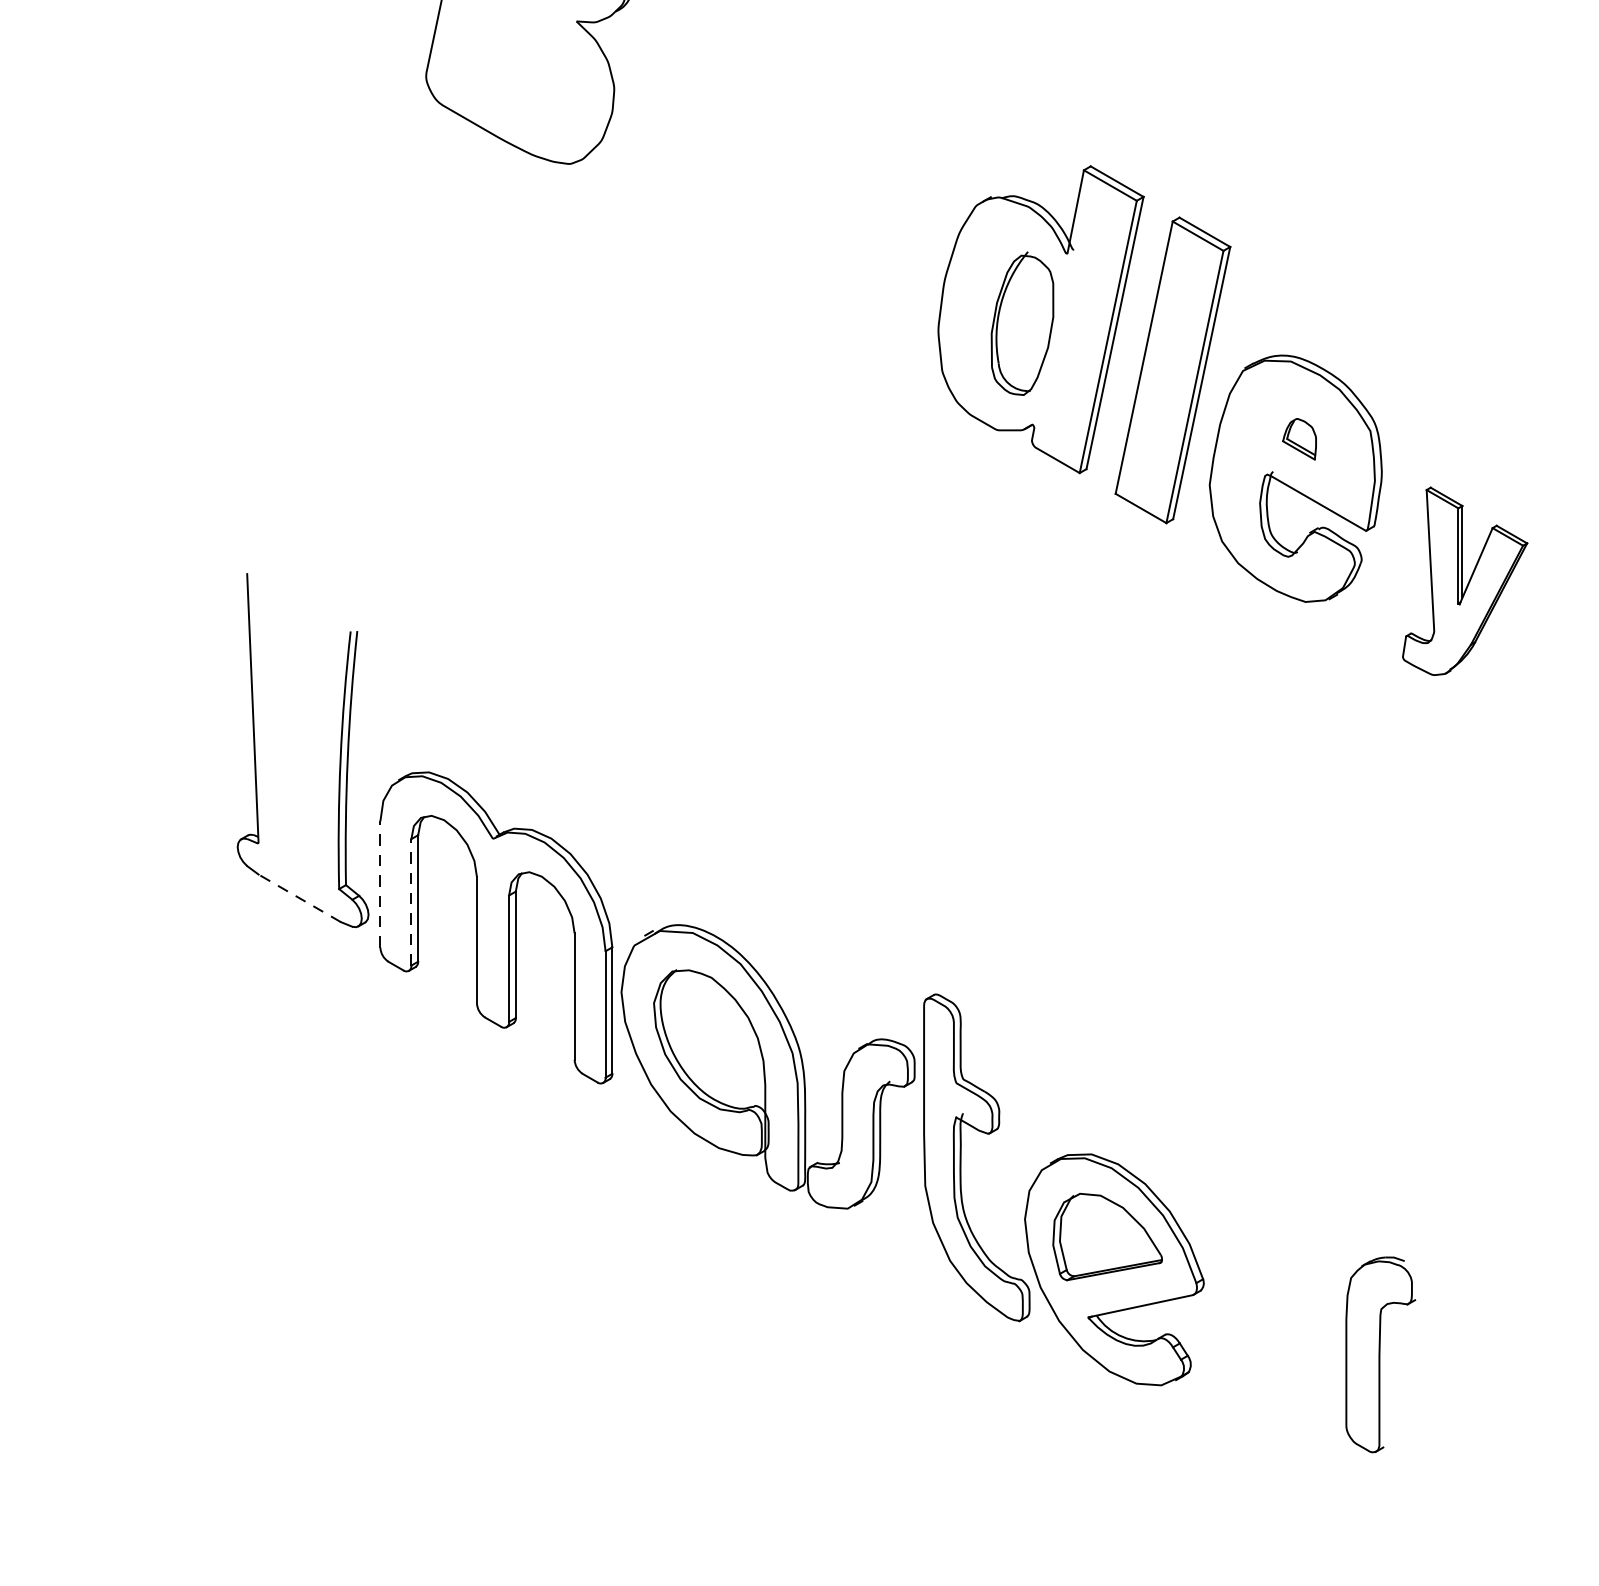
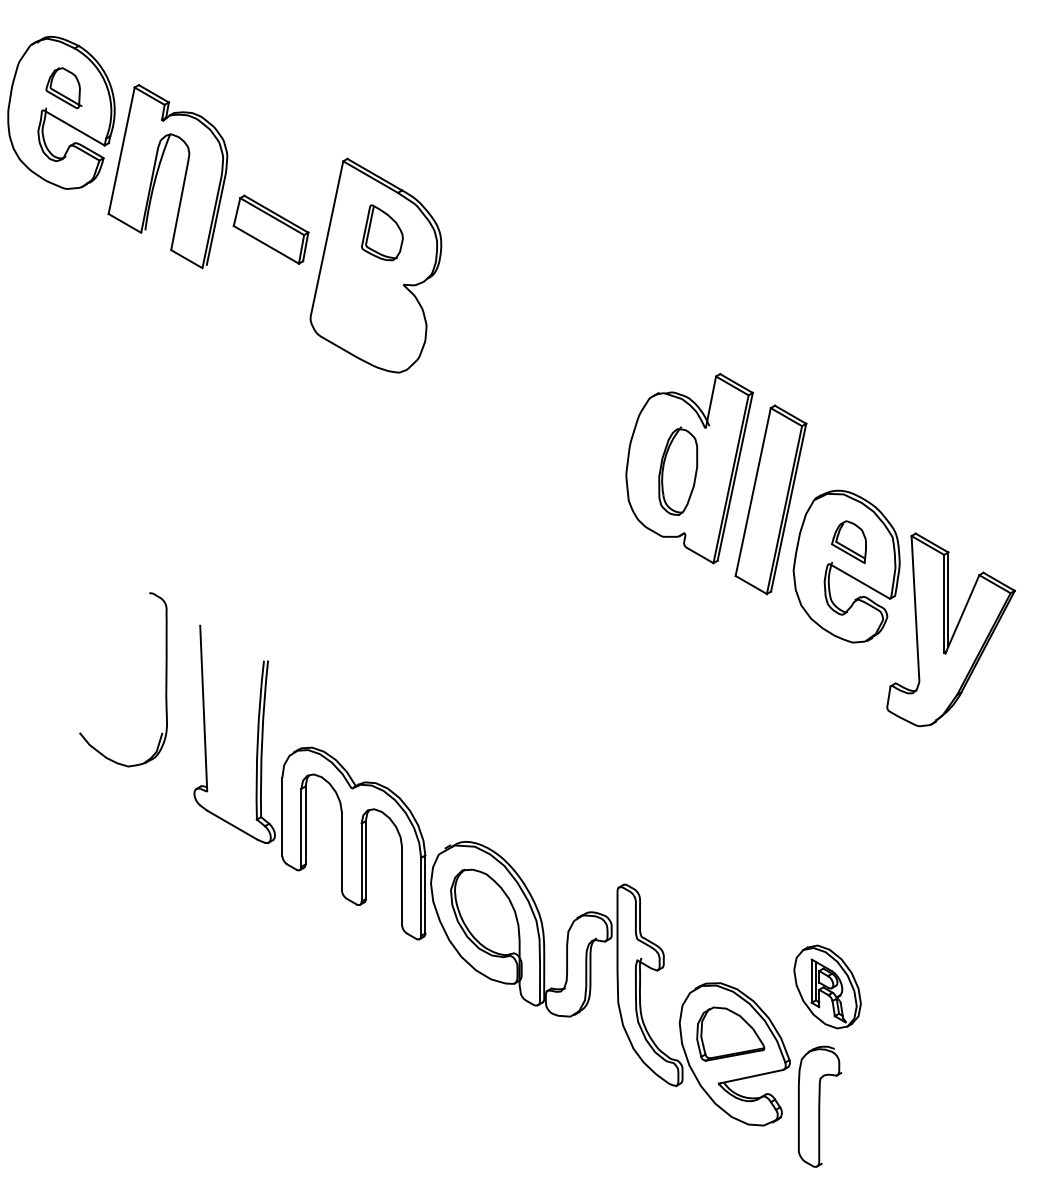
part: (1298, 439) -> (848, 542), size x1.67
part: (1464, 580) -> (950, 629), size x1.67
part: (190, 661) -> (165, 679), added
line: (380, 883) -> (282, 816), dashed -> solid
line: (299, 898) -> (232, 825), dashed -> solid
line: (411, 901) -> (301, 827), dashed -> solid
part: (1264, 1159) -> (827, 986), added
part: (1381, 1354) -> (820, 1106), moved

